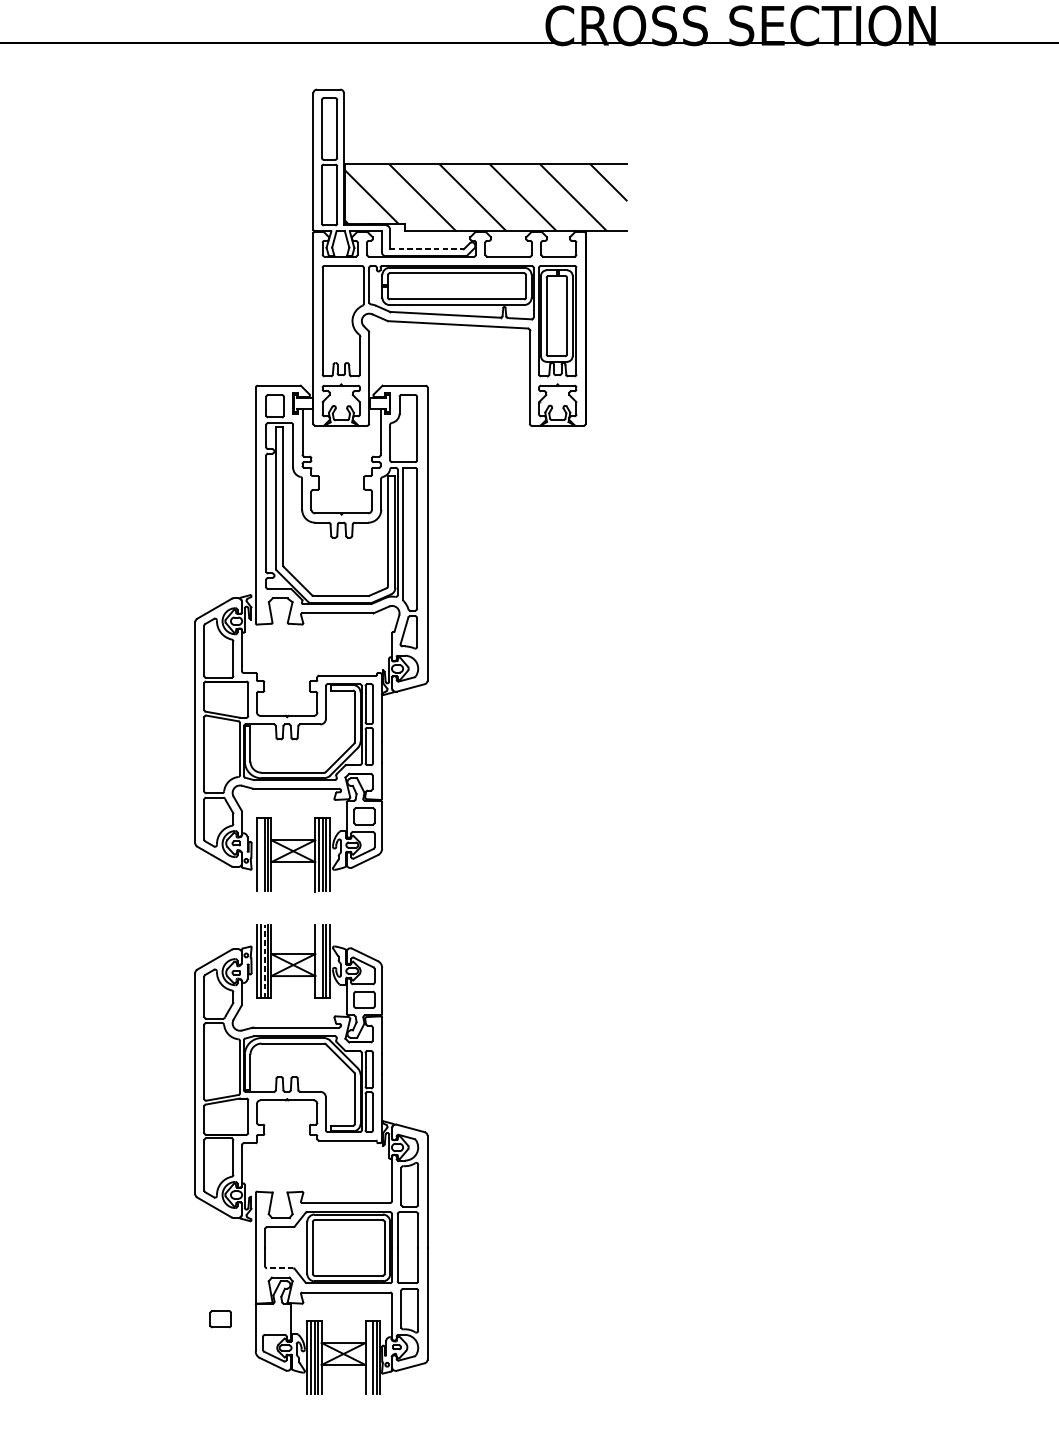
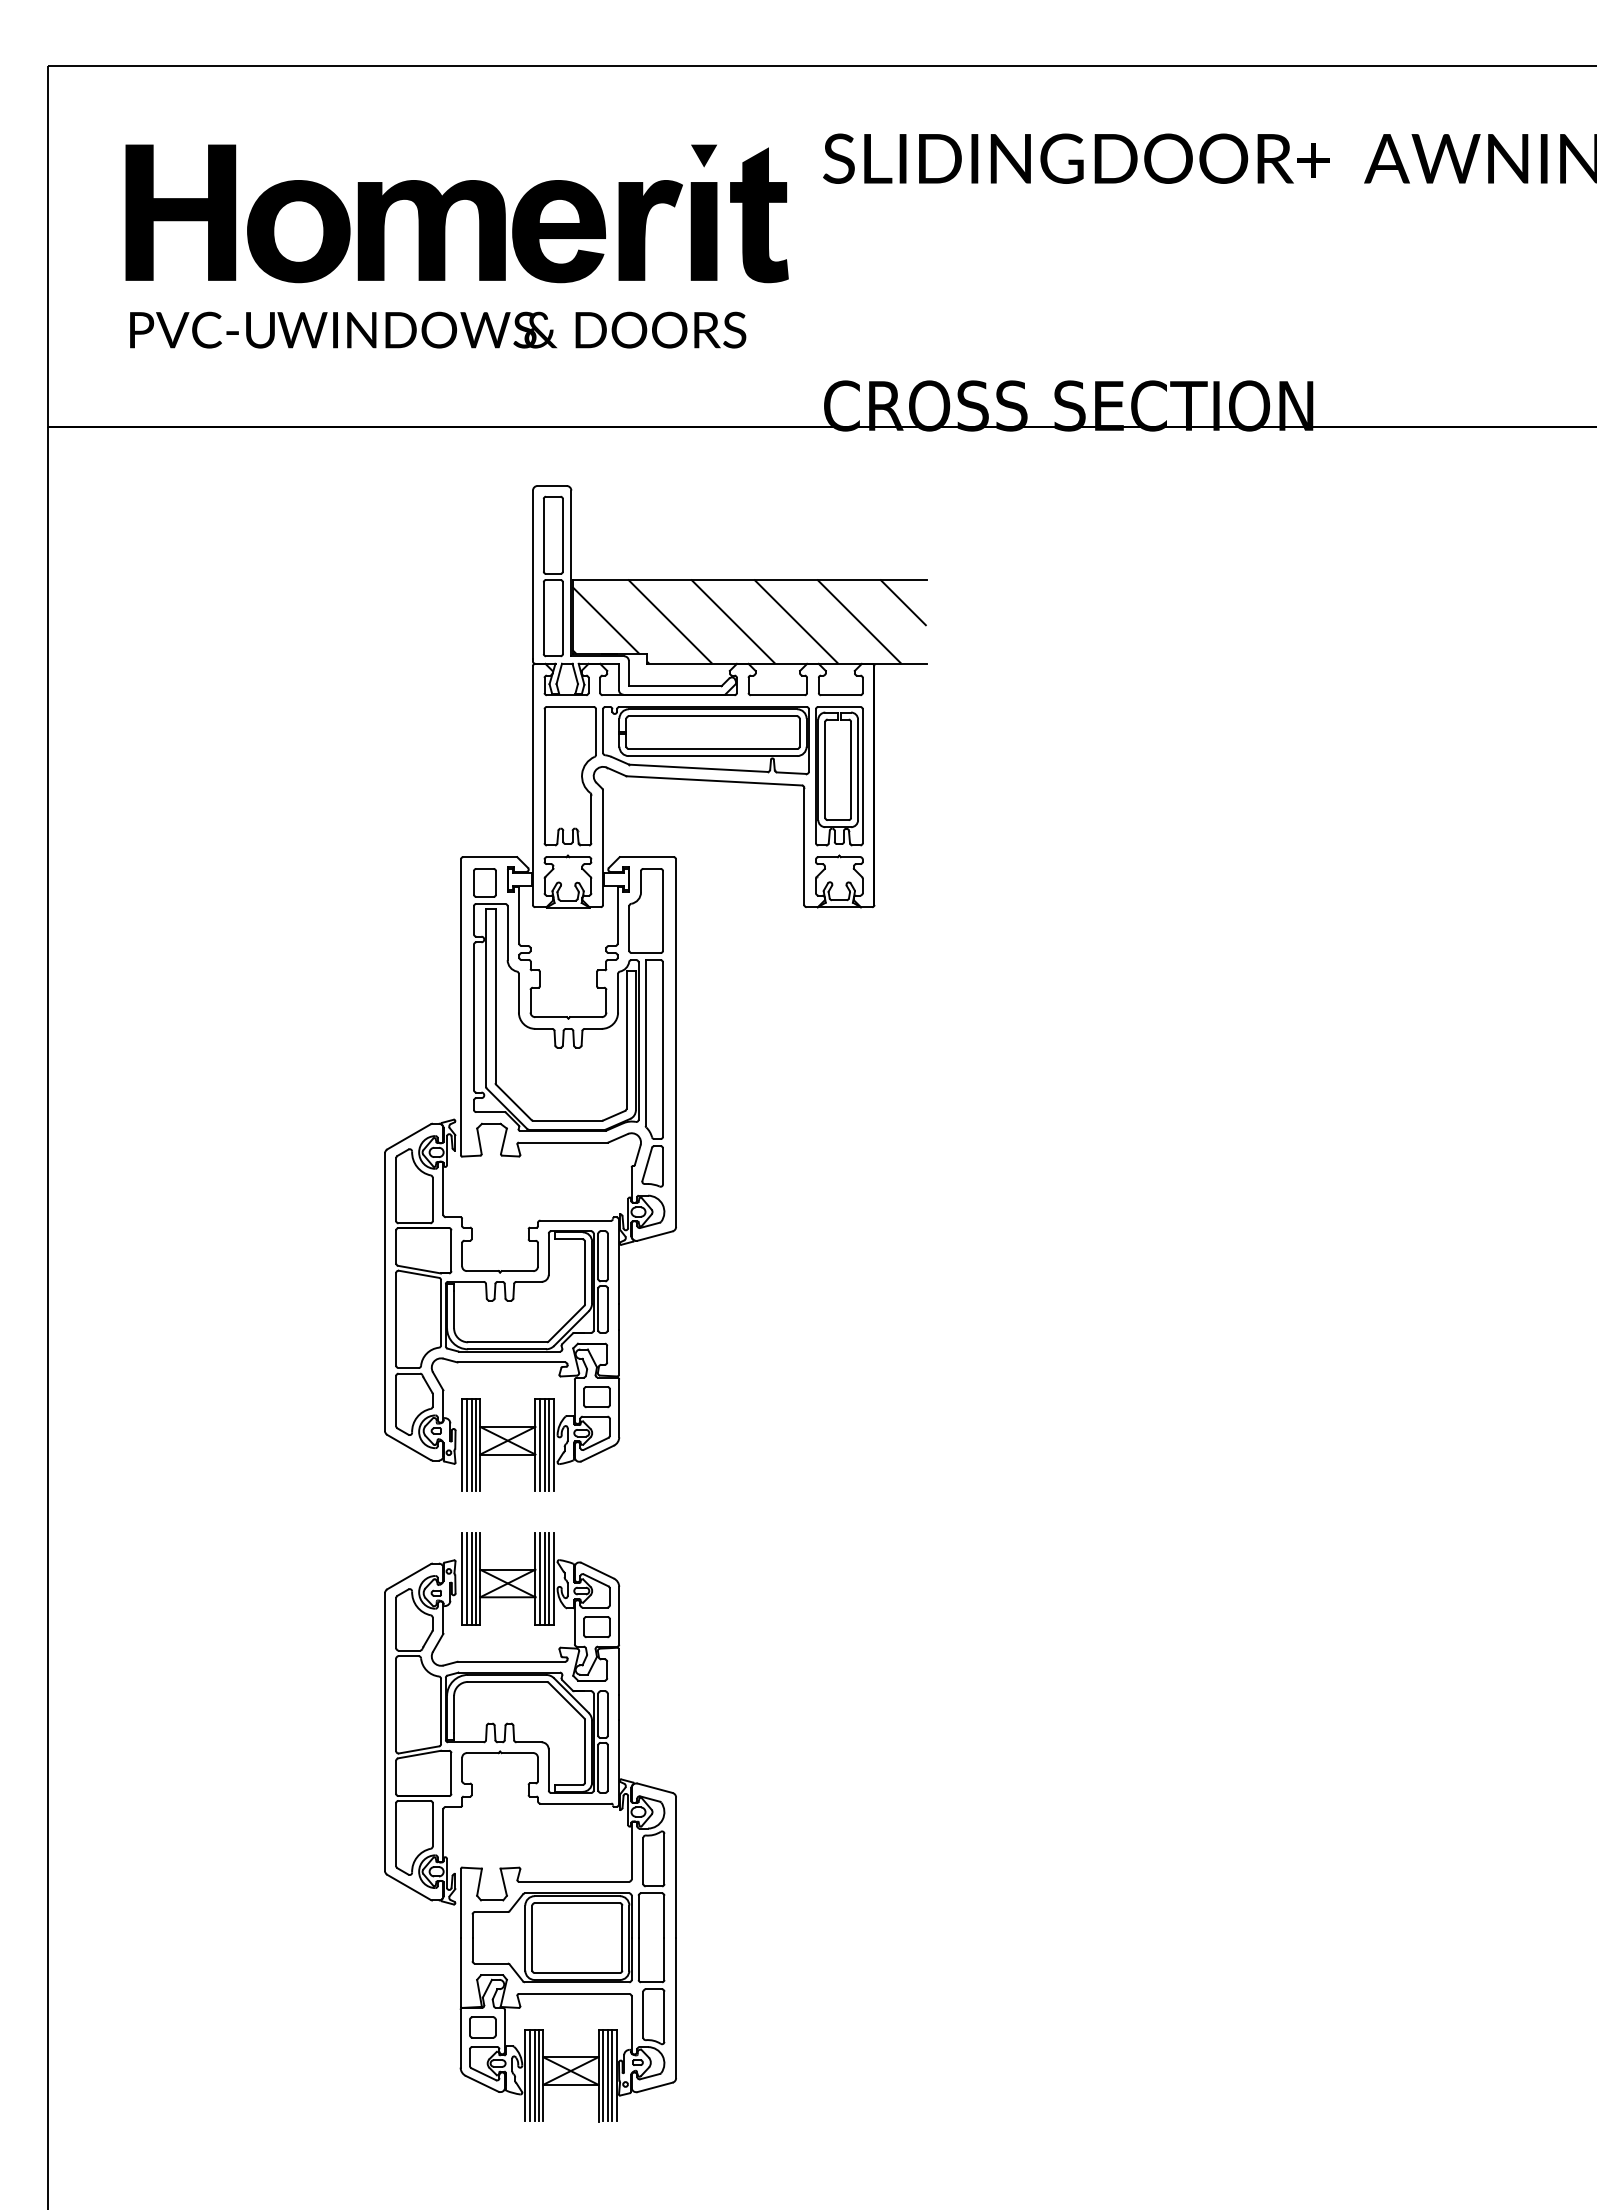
line: (427, 249) -> (675, 686), dashed -> solid
line: (261, 855) -> (467, 1445), added
line: (264, 961) -> (471, 1578), dashed -> solid
line: (318, 961) -> (539, 1578), added
line: (279, 1268) -> (490, 1963), dashed -> solid
part: (220, 1319) -> (482, 2027), moved
line: (368, 1357) -> (602, 2075), added

